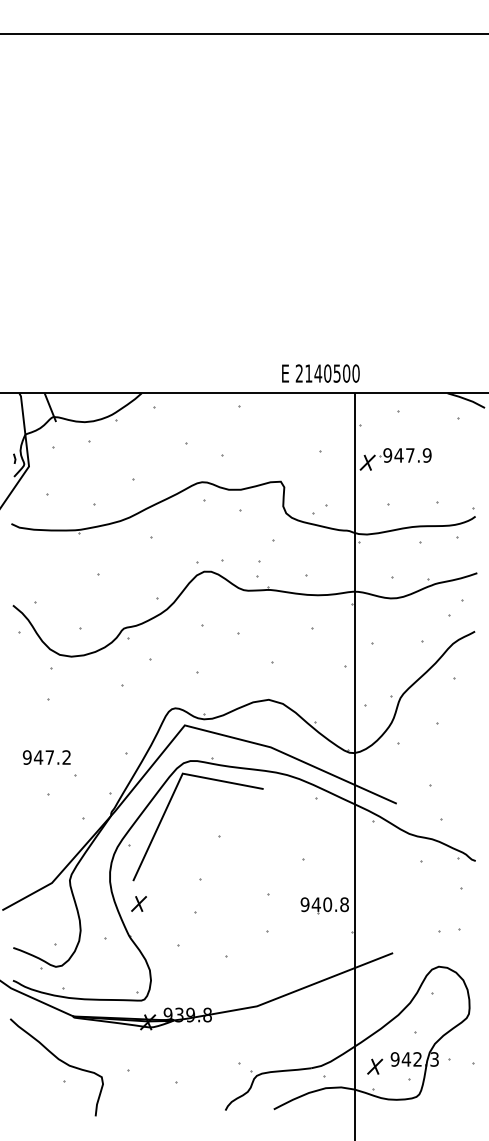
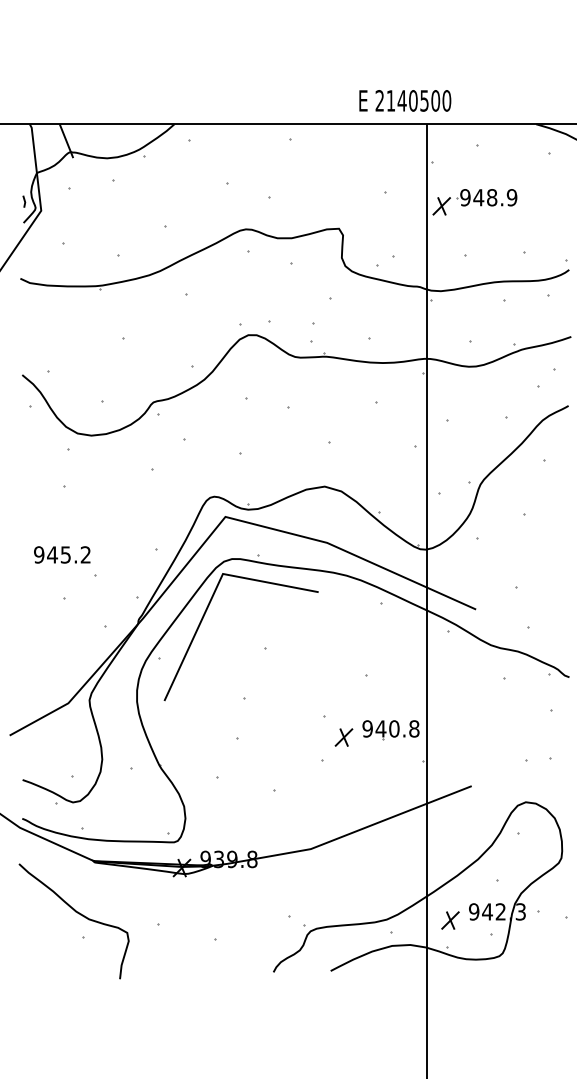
text: (320, 373) -> (404, 100), moved
text: (410, 455) -> (492, 197), 947.9 -> 948.9
text: (49, 757) -> (65, 554), 947.2 -> 945.2
part: (138, 903) -> (343, 736), moved

